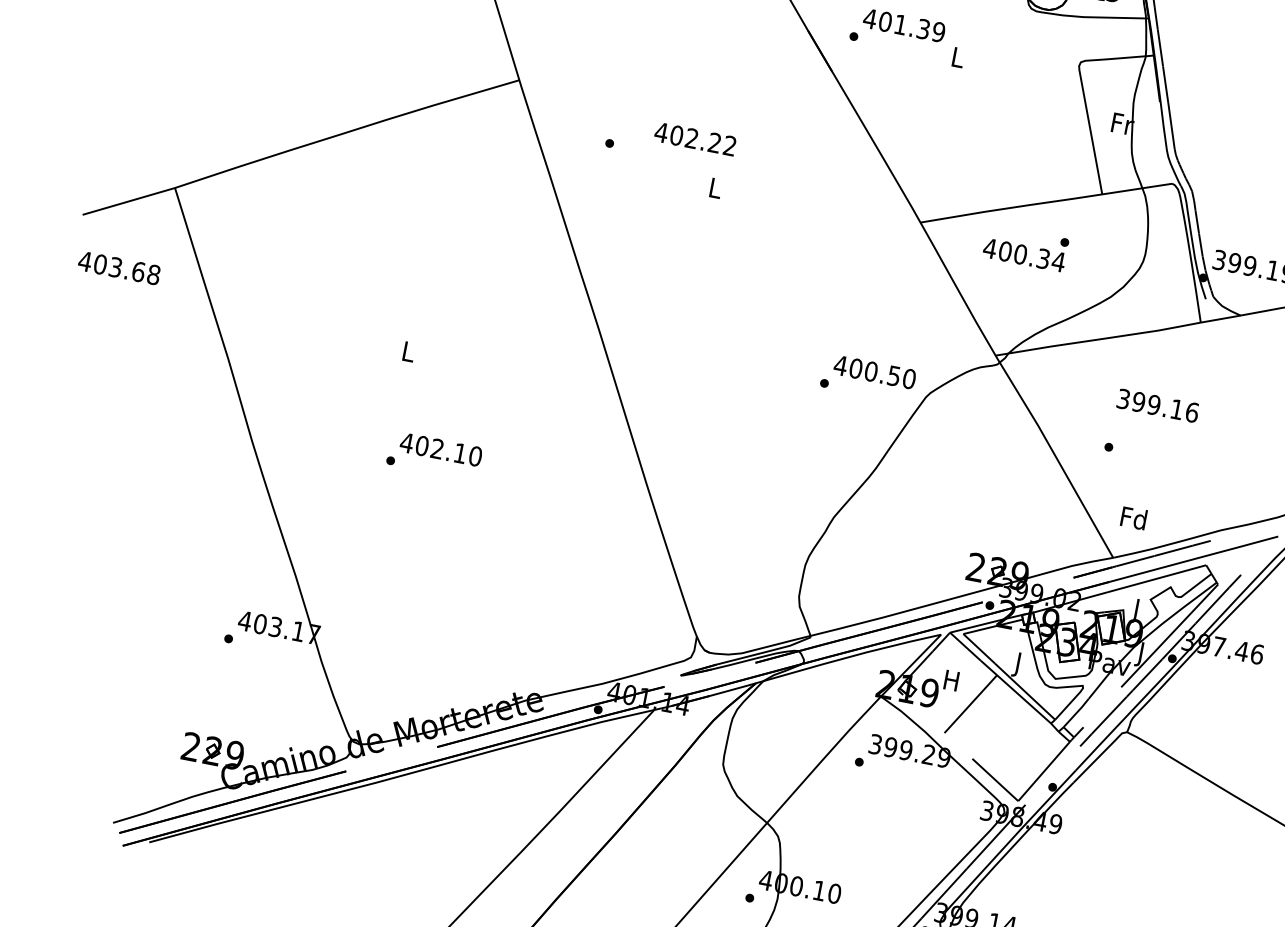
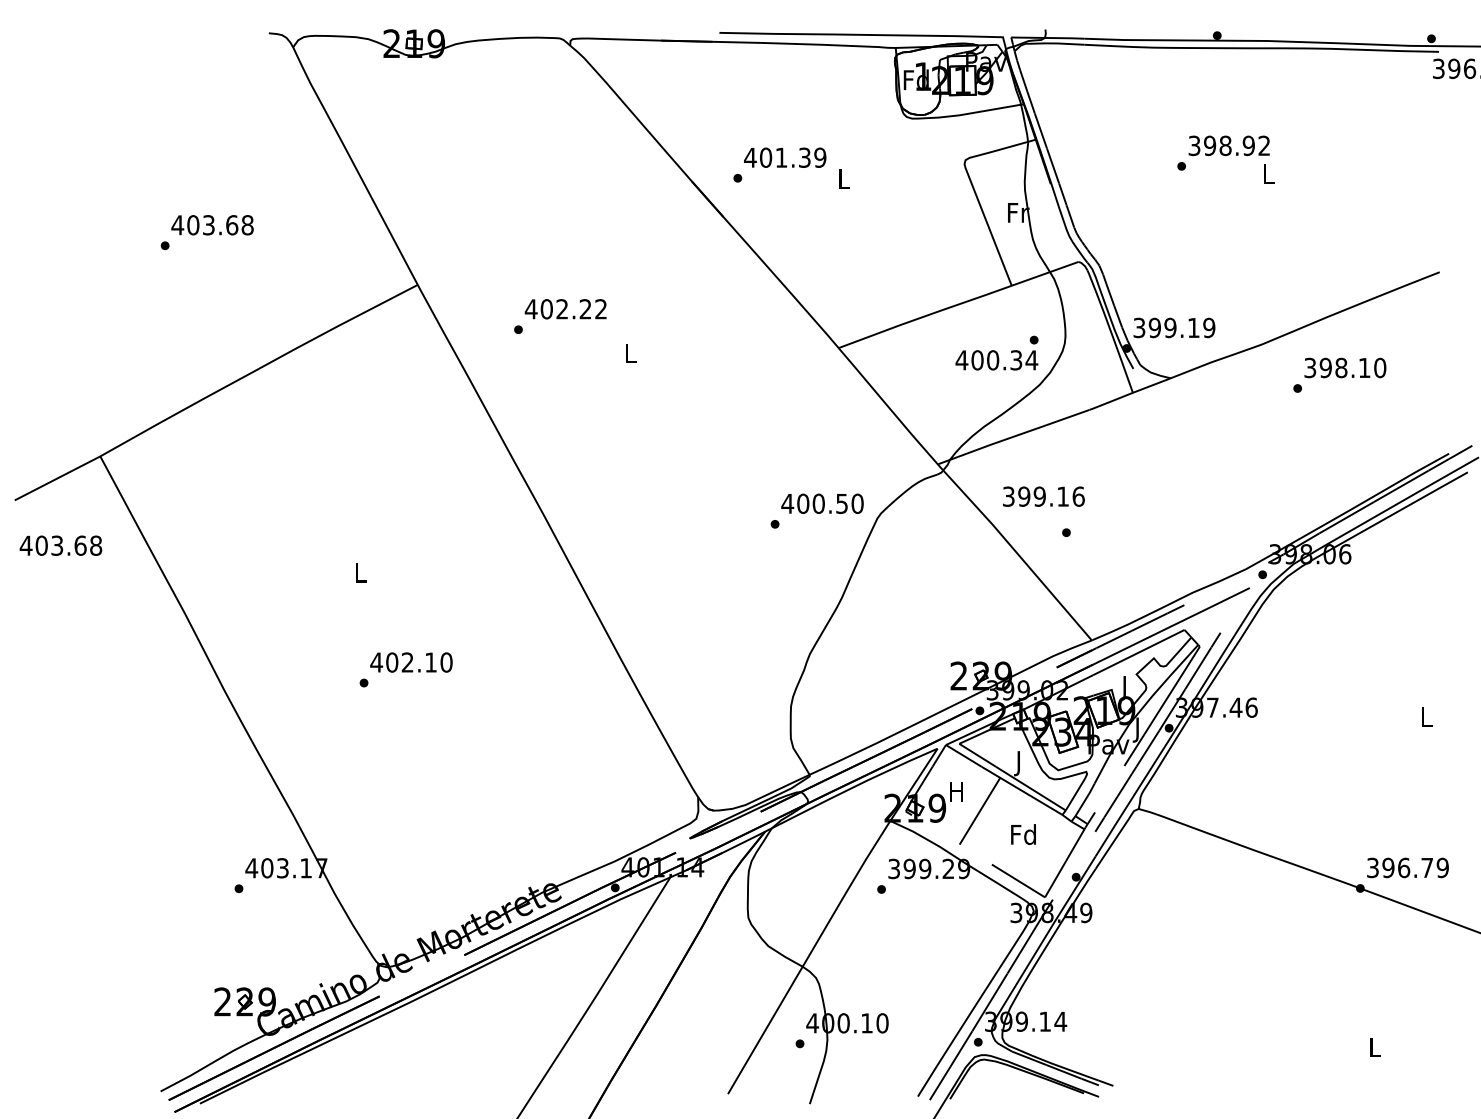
text: (695, 139) -> (565, 309), moved
text: (1025, 247) -> (996, 352), moved
text: (1157, 405) -> (1043, 496), moved
text: (1133, 518) -> (1023, 834), moved

